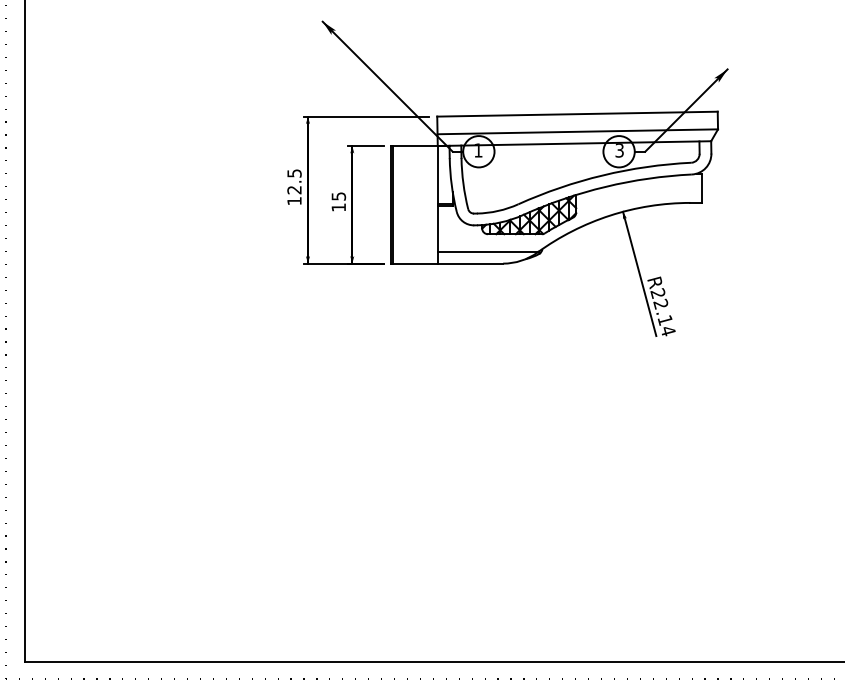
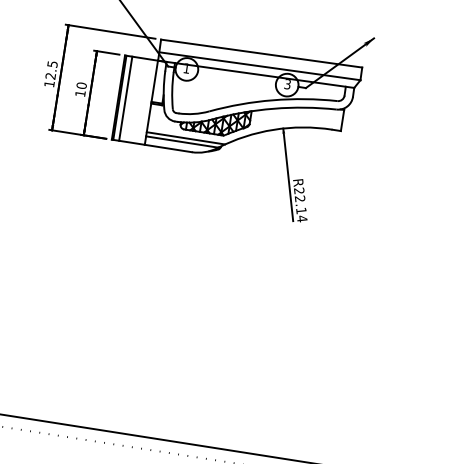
text: (338, 196) -> (81, 85), 15 -> 10
line: (401, 204) -> (125, 98), added
line: (491, 245) -> (185, 137), added

